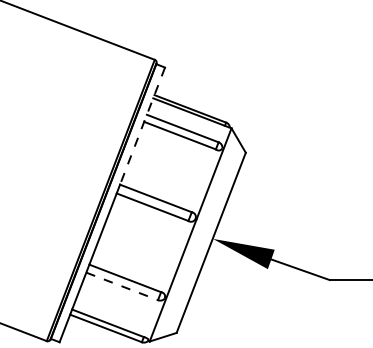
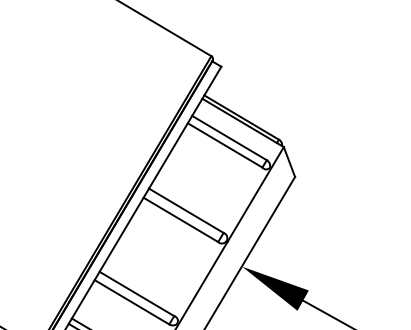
line: (142, 126) -> (185, 128), dashed -> solid
line: (122, 286) -> (132, 302), dashed -> solid

